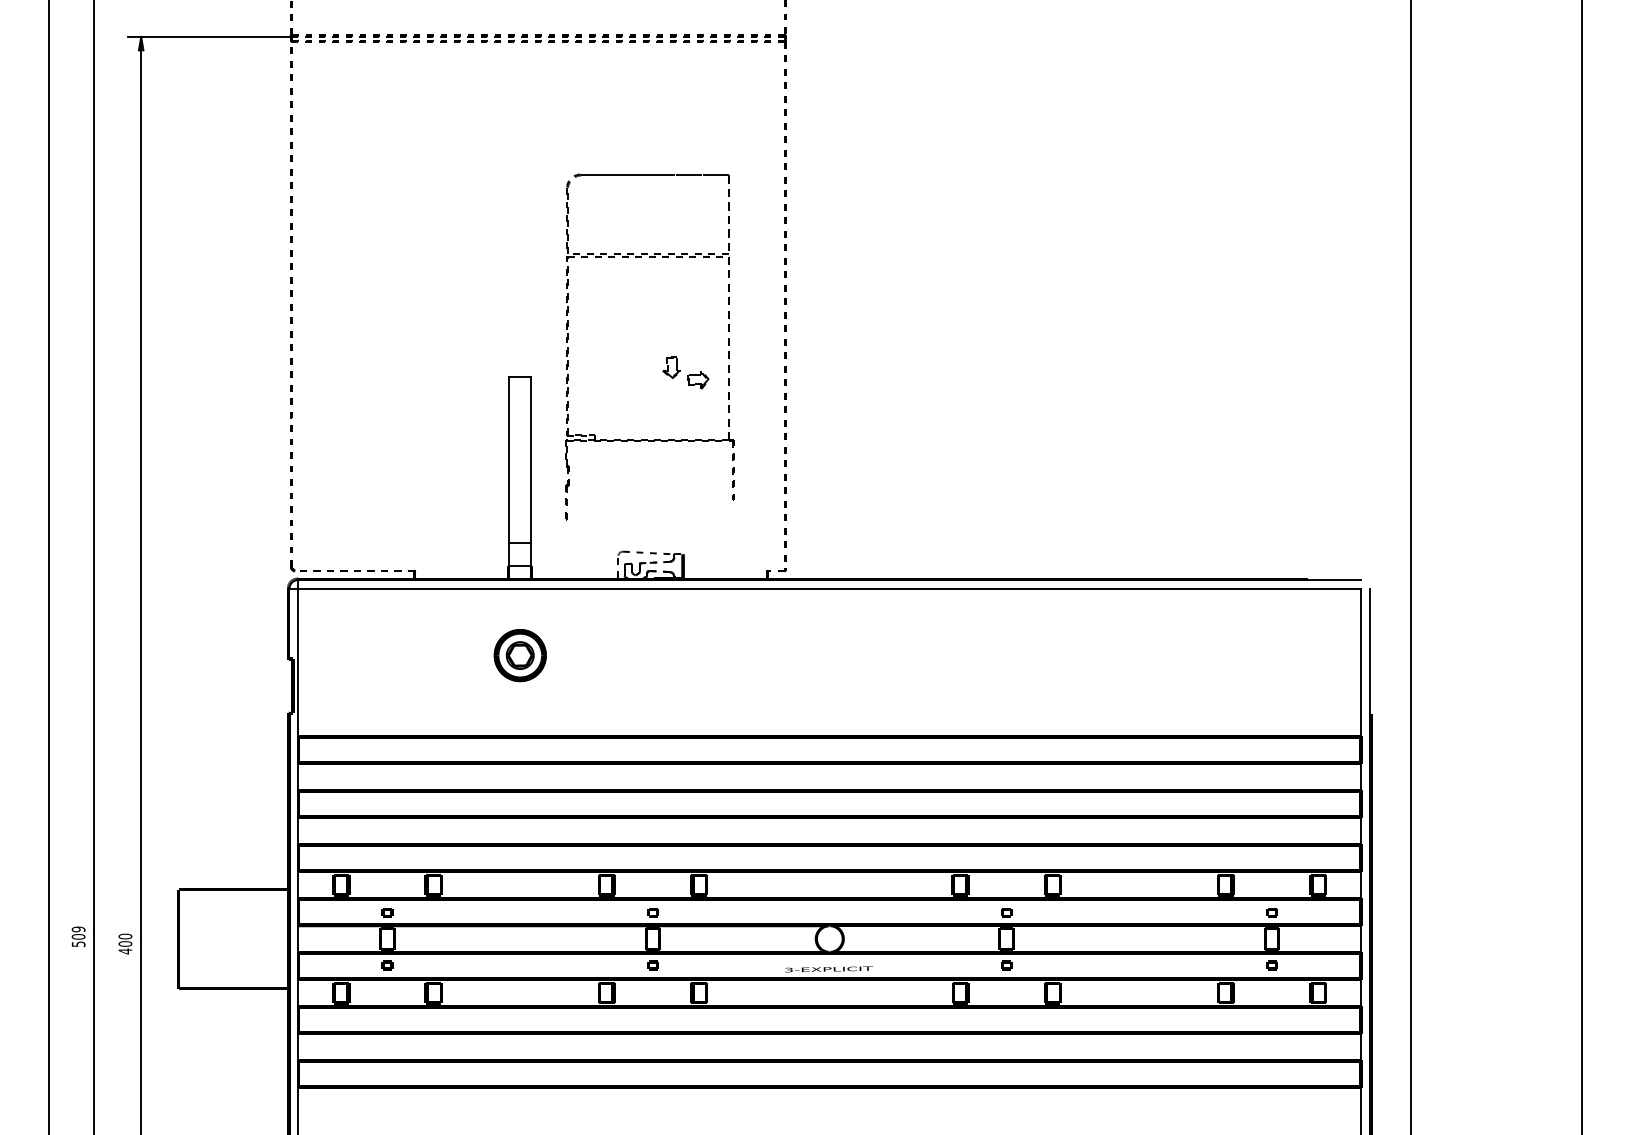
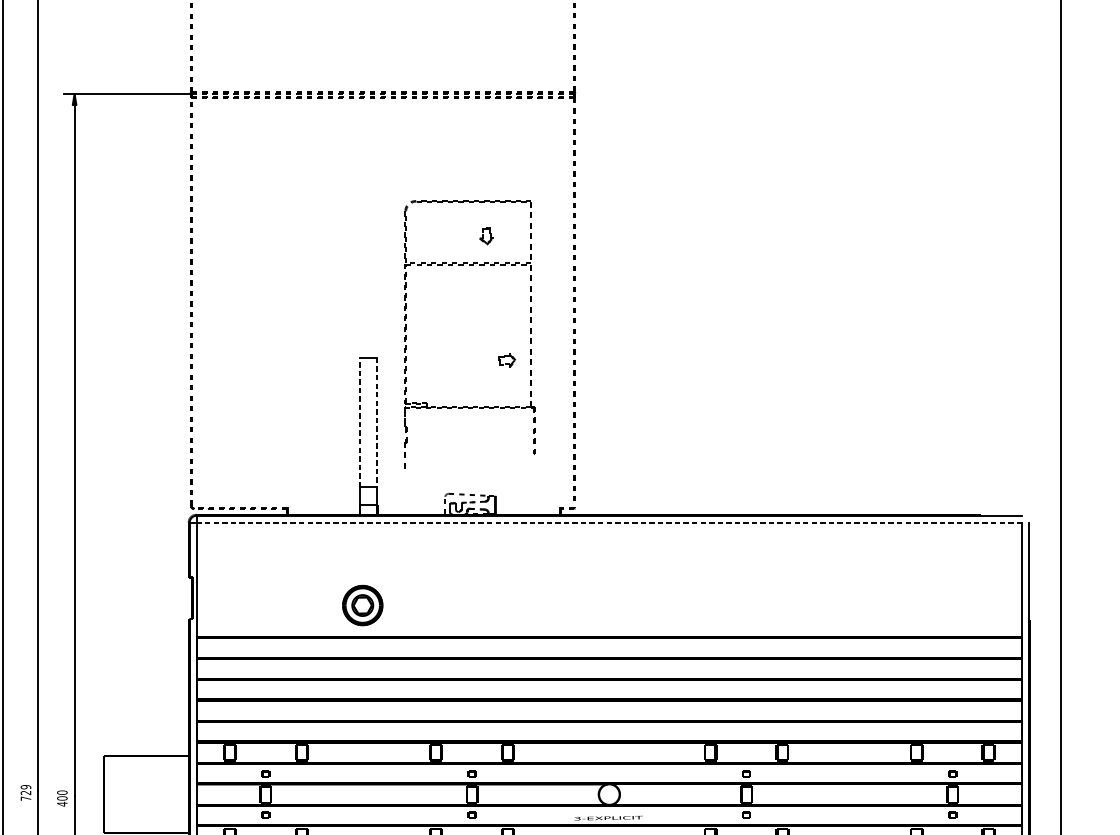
part: (671, 367) -> (486, 235), moved
line: (508, 459) -> (359, 422), solid -> dashed
line: (531, 460) -> (377, 422), solid -> dashed
line: (829, 588) -> (609, 522), solid -> dashed
part: (519, 655) -> (362, 605), moved
text: (78, 940) -> (25, 795), 509 -> 729

